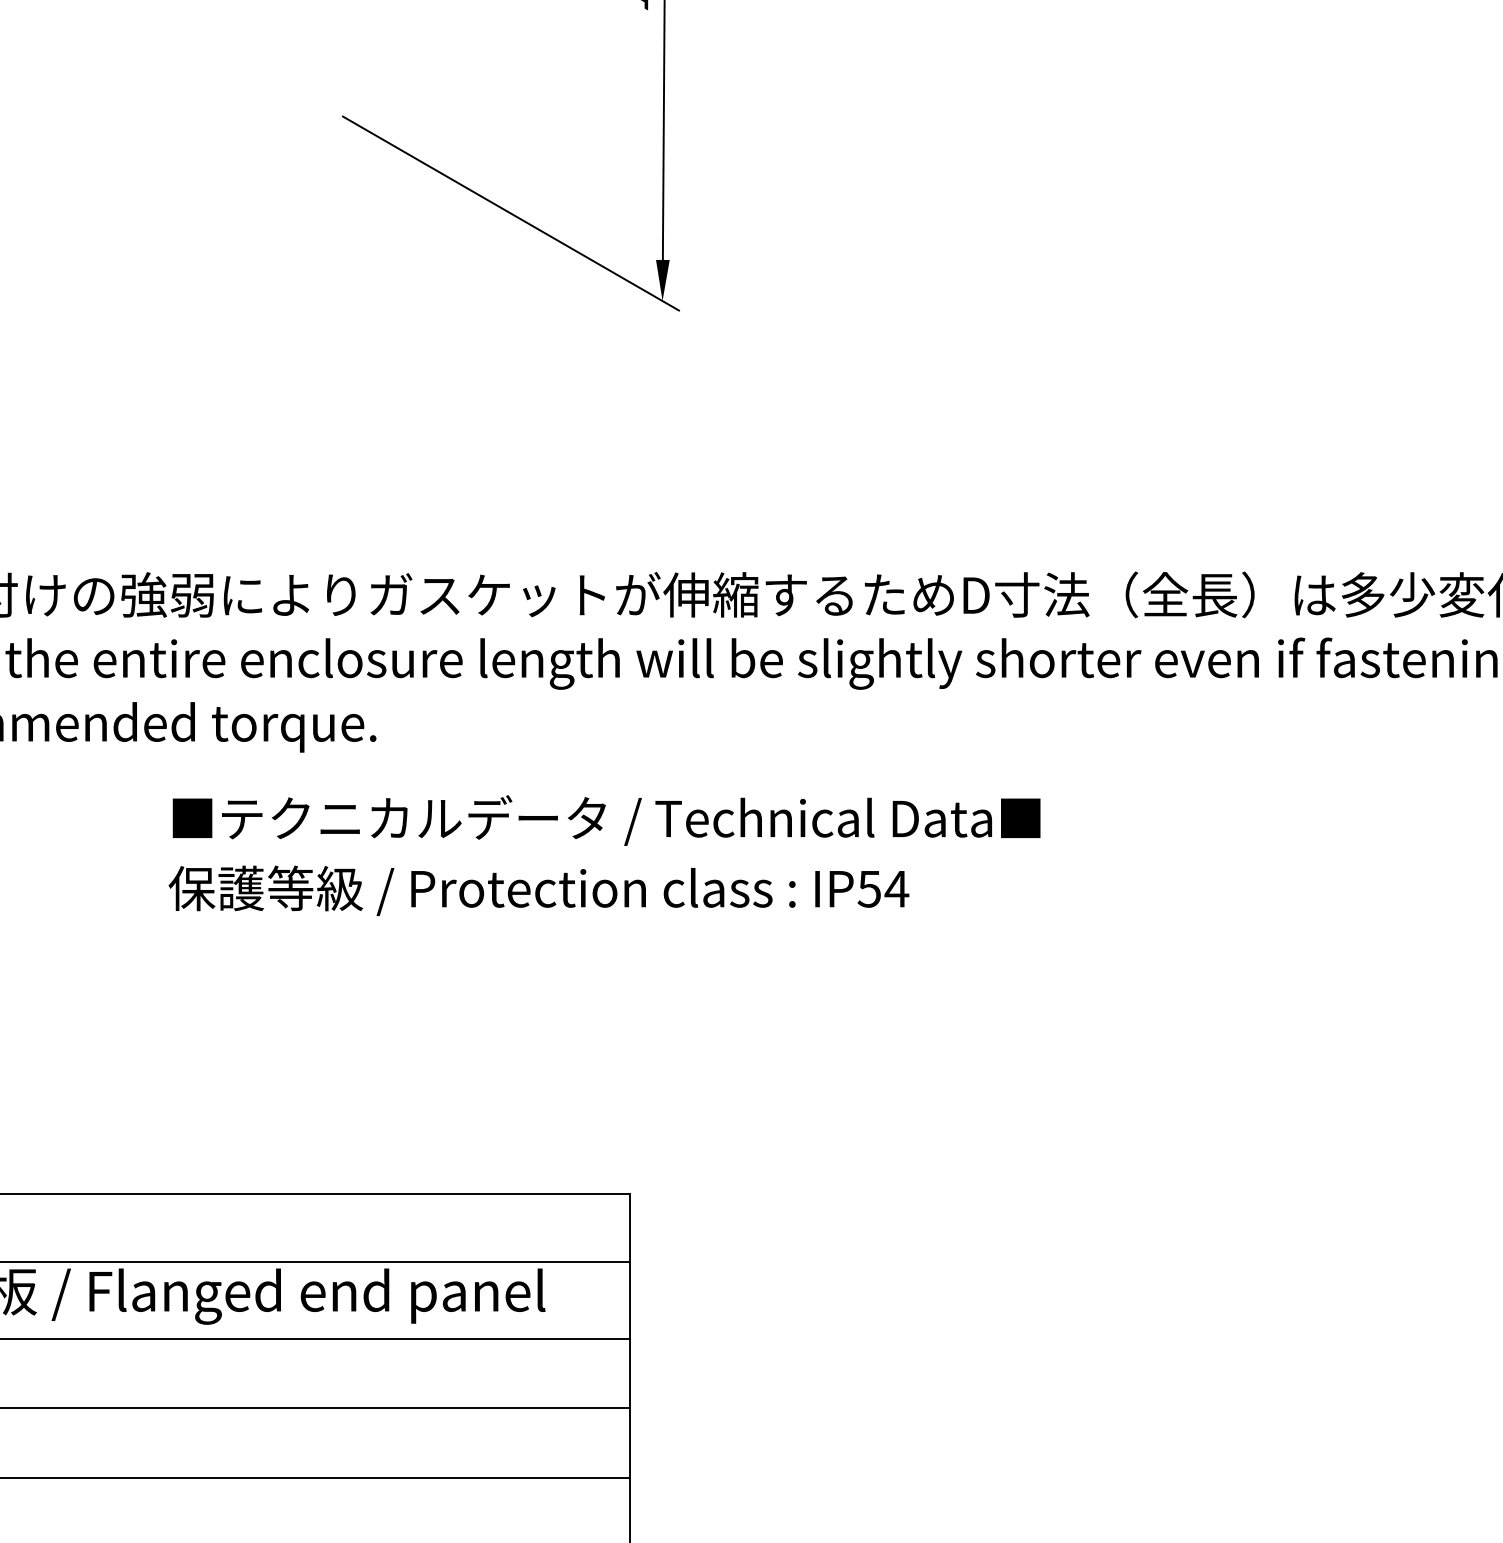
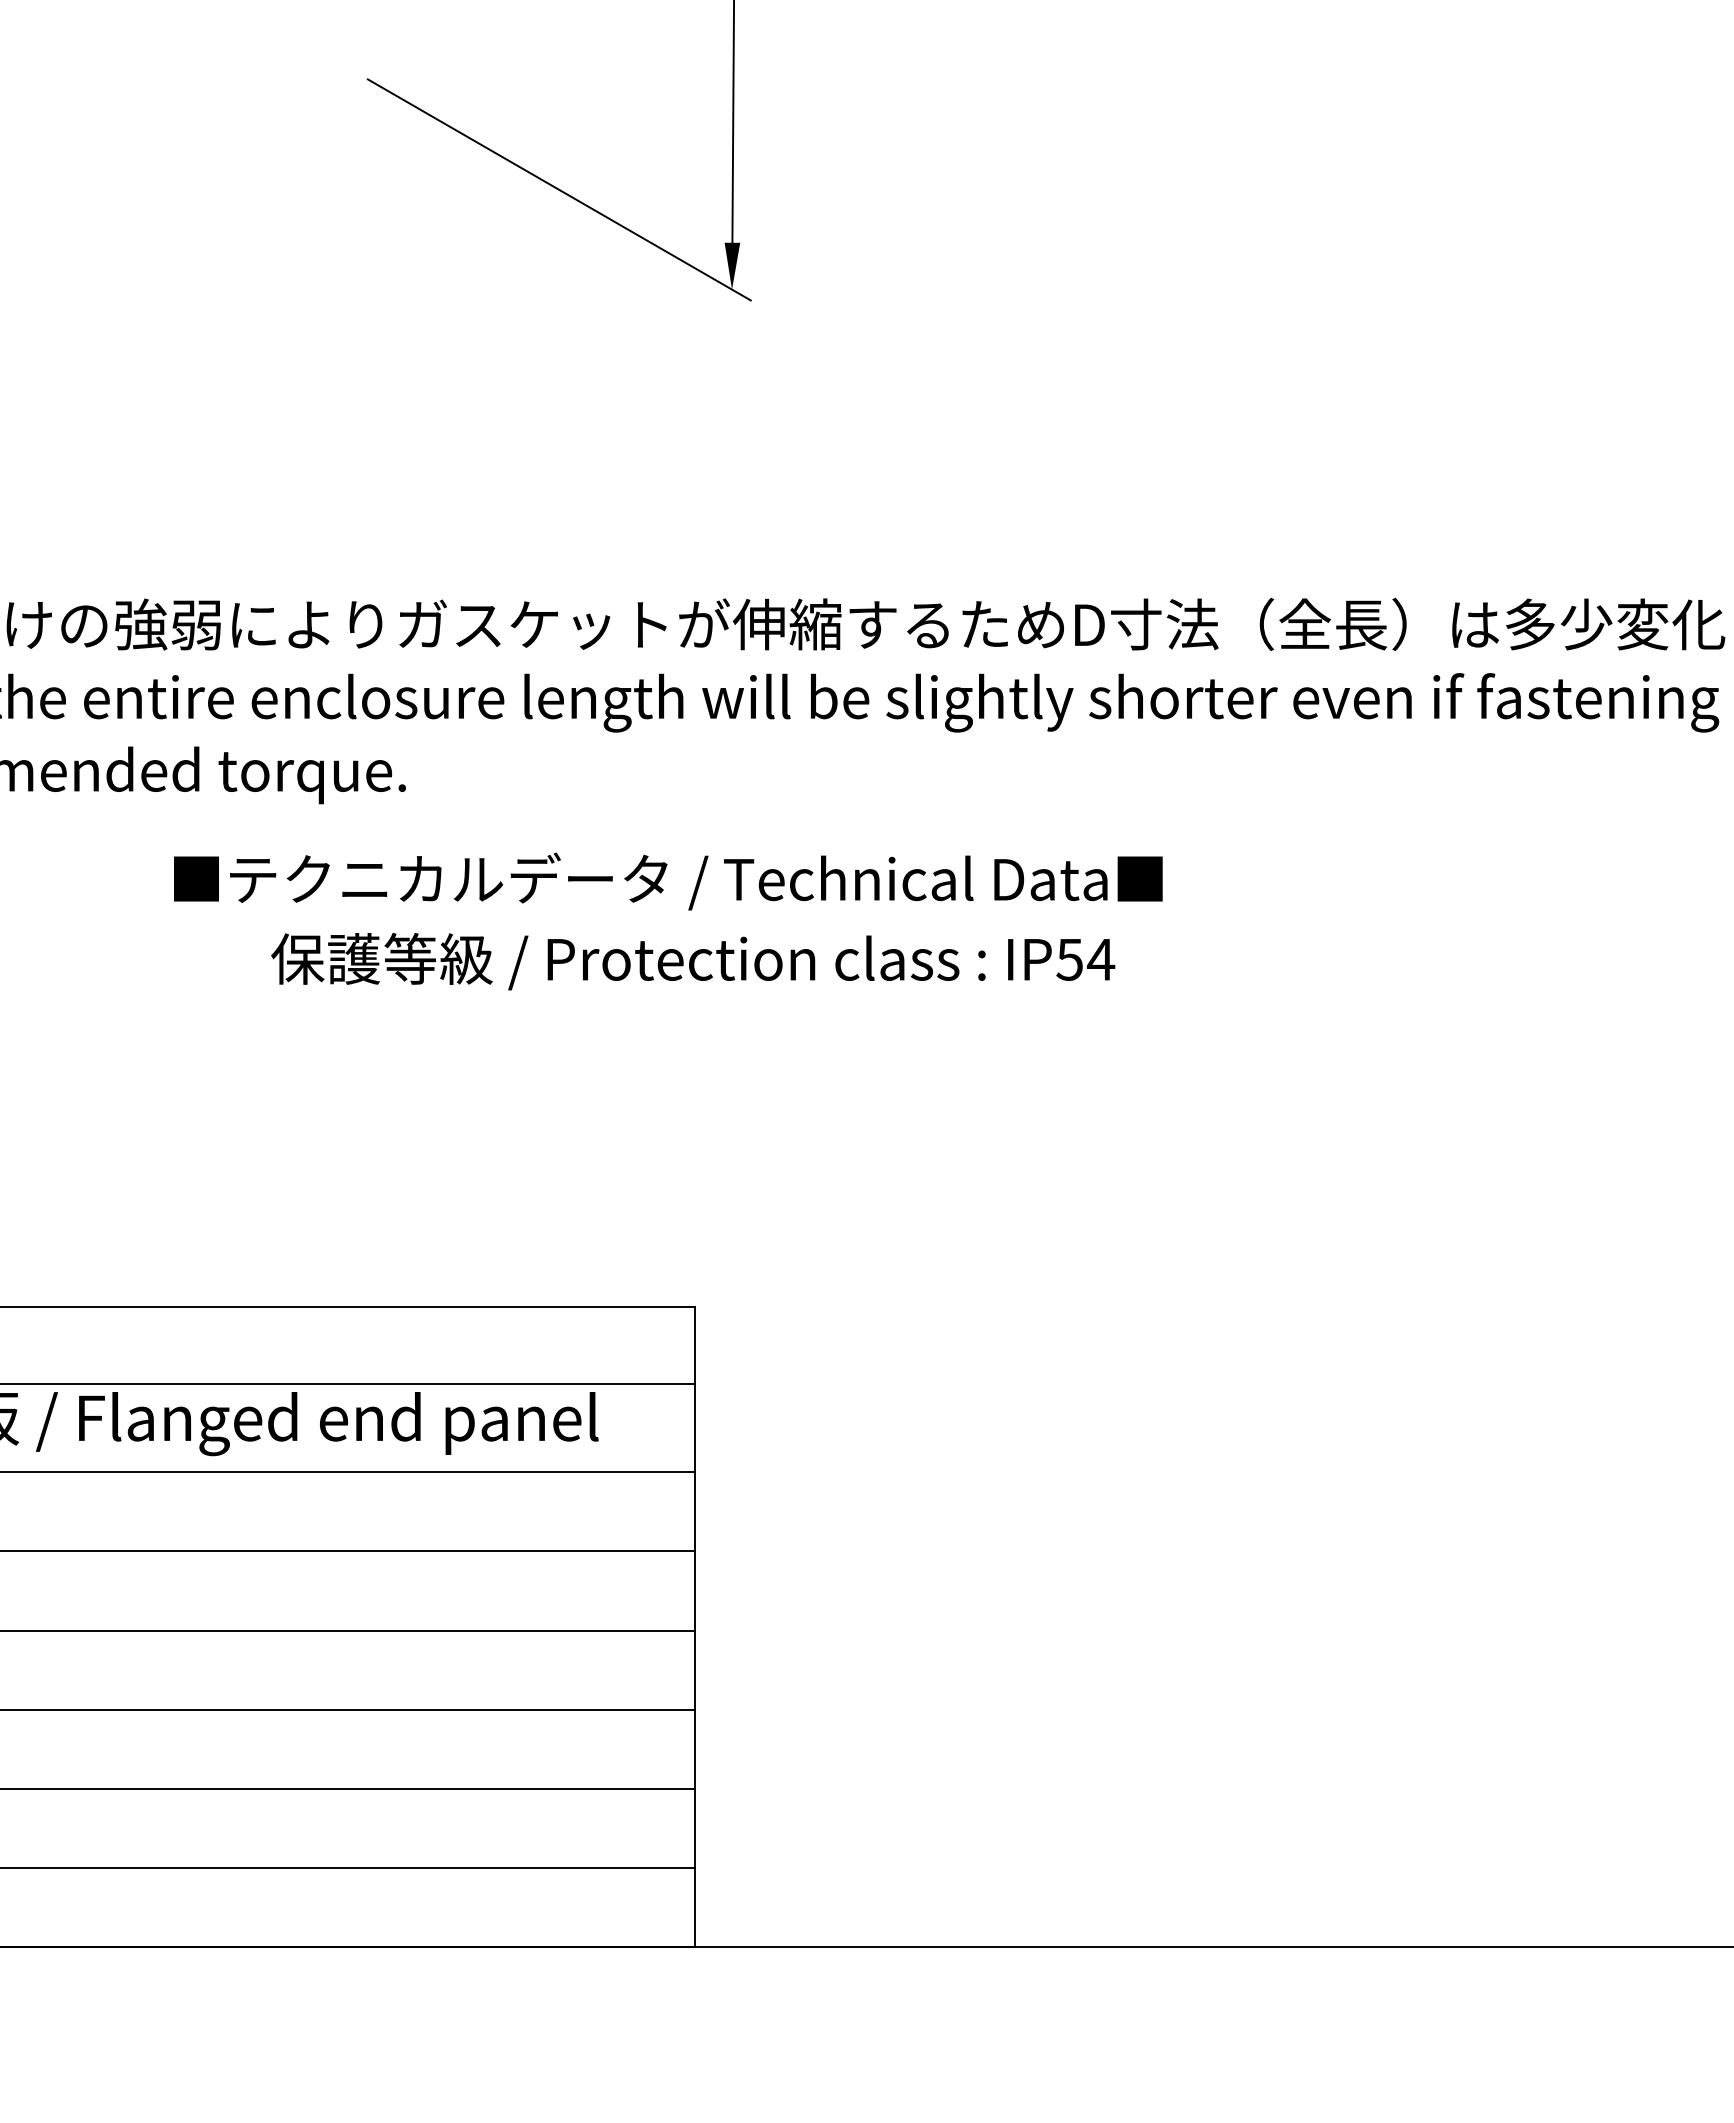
text: (539, 890) -> (693, 961), moved

